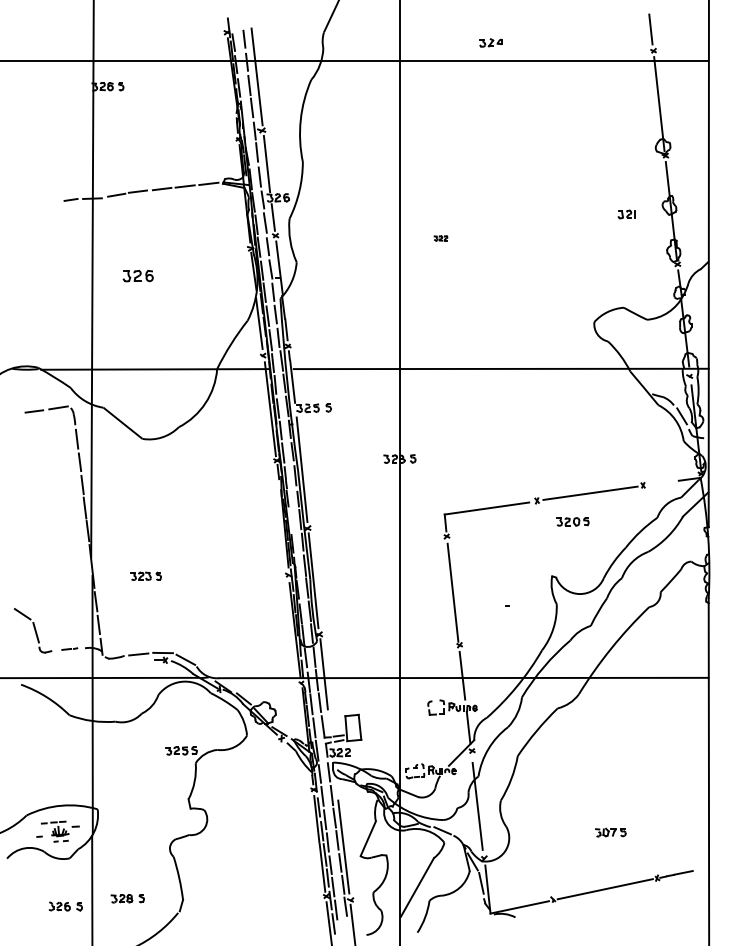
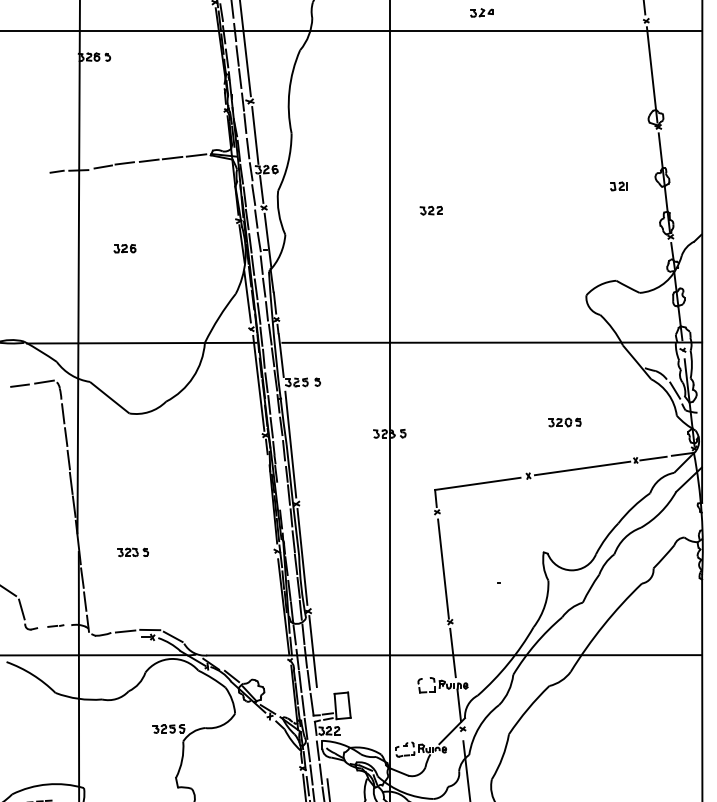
part: (440, 238) -> (430, 210), size x1.67
part: (137, 275) -> (124, 248), size x0.71
line: (660, 483) -> (653, 458), added
part: (572, 521) -> (564, 422), moved

